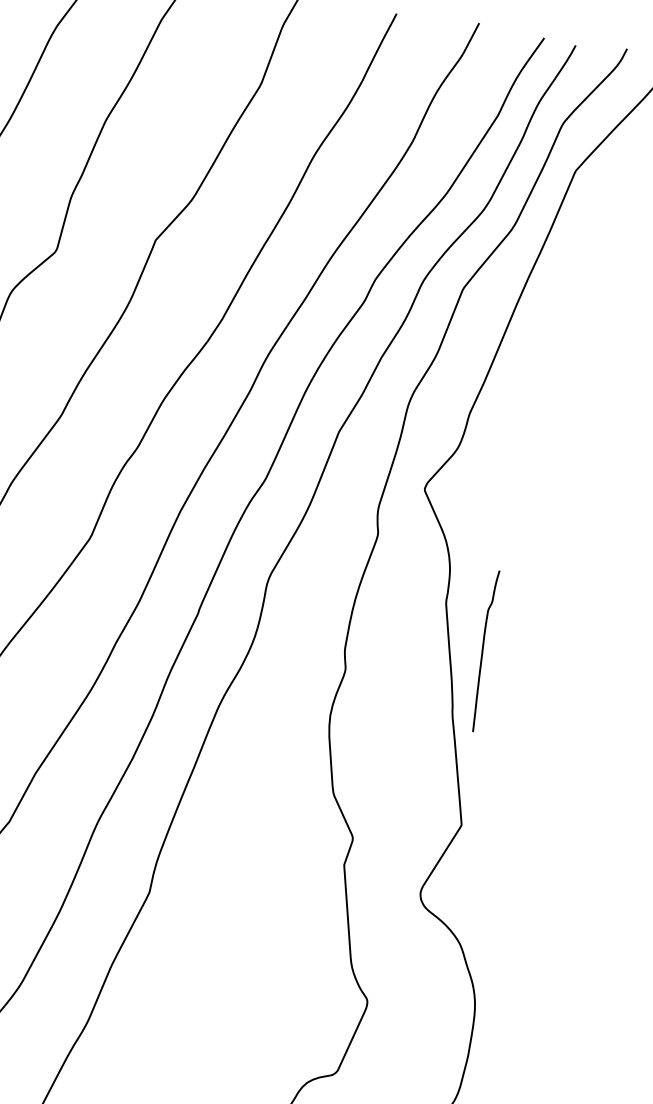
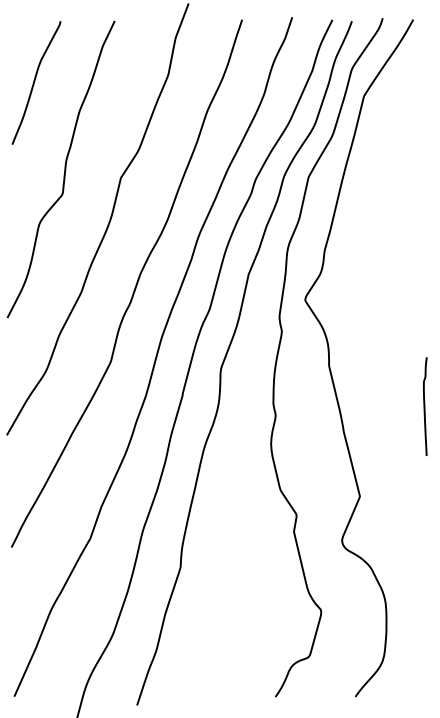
curve: (484, 650) -> (425, 406), moved

